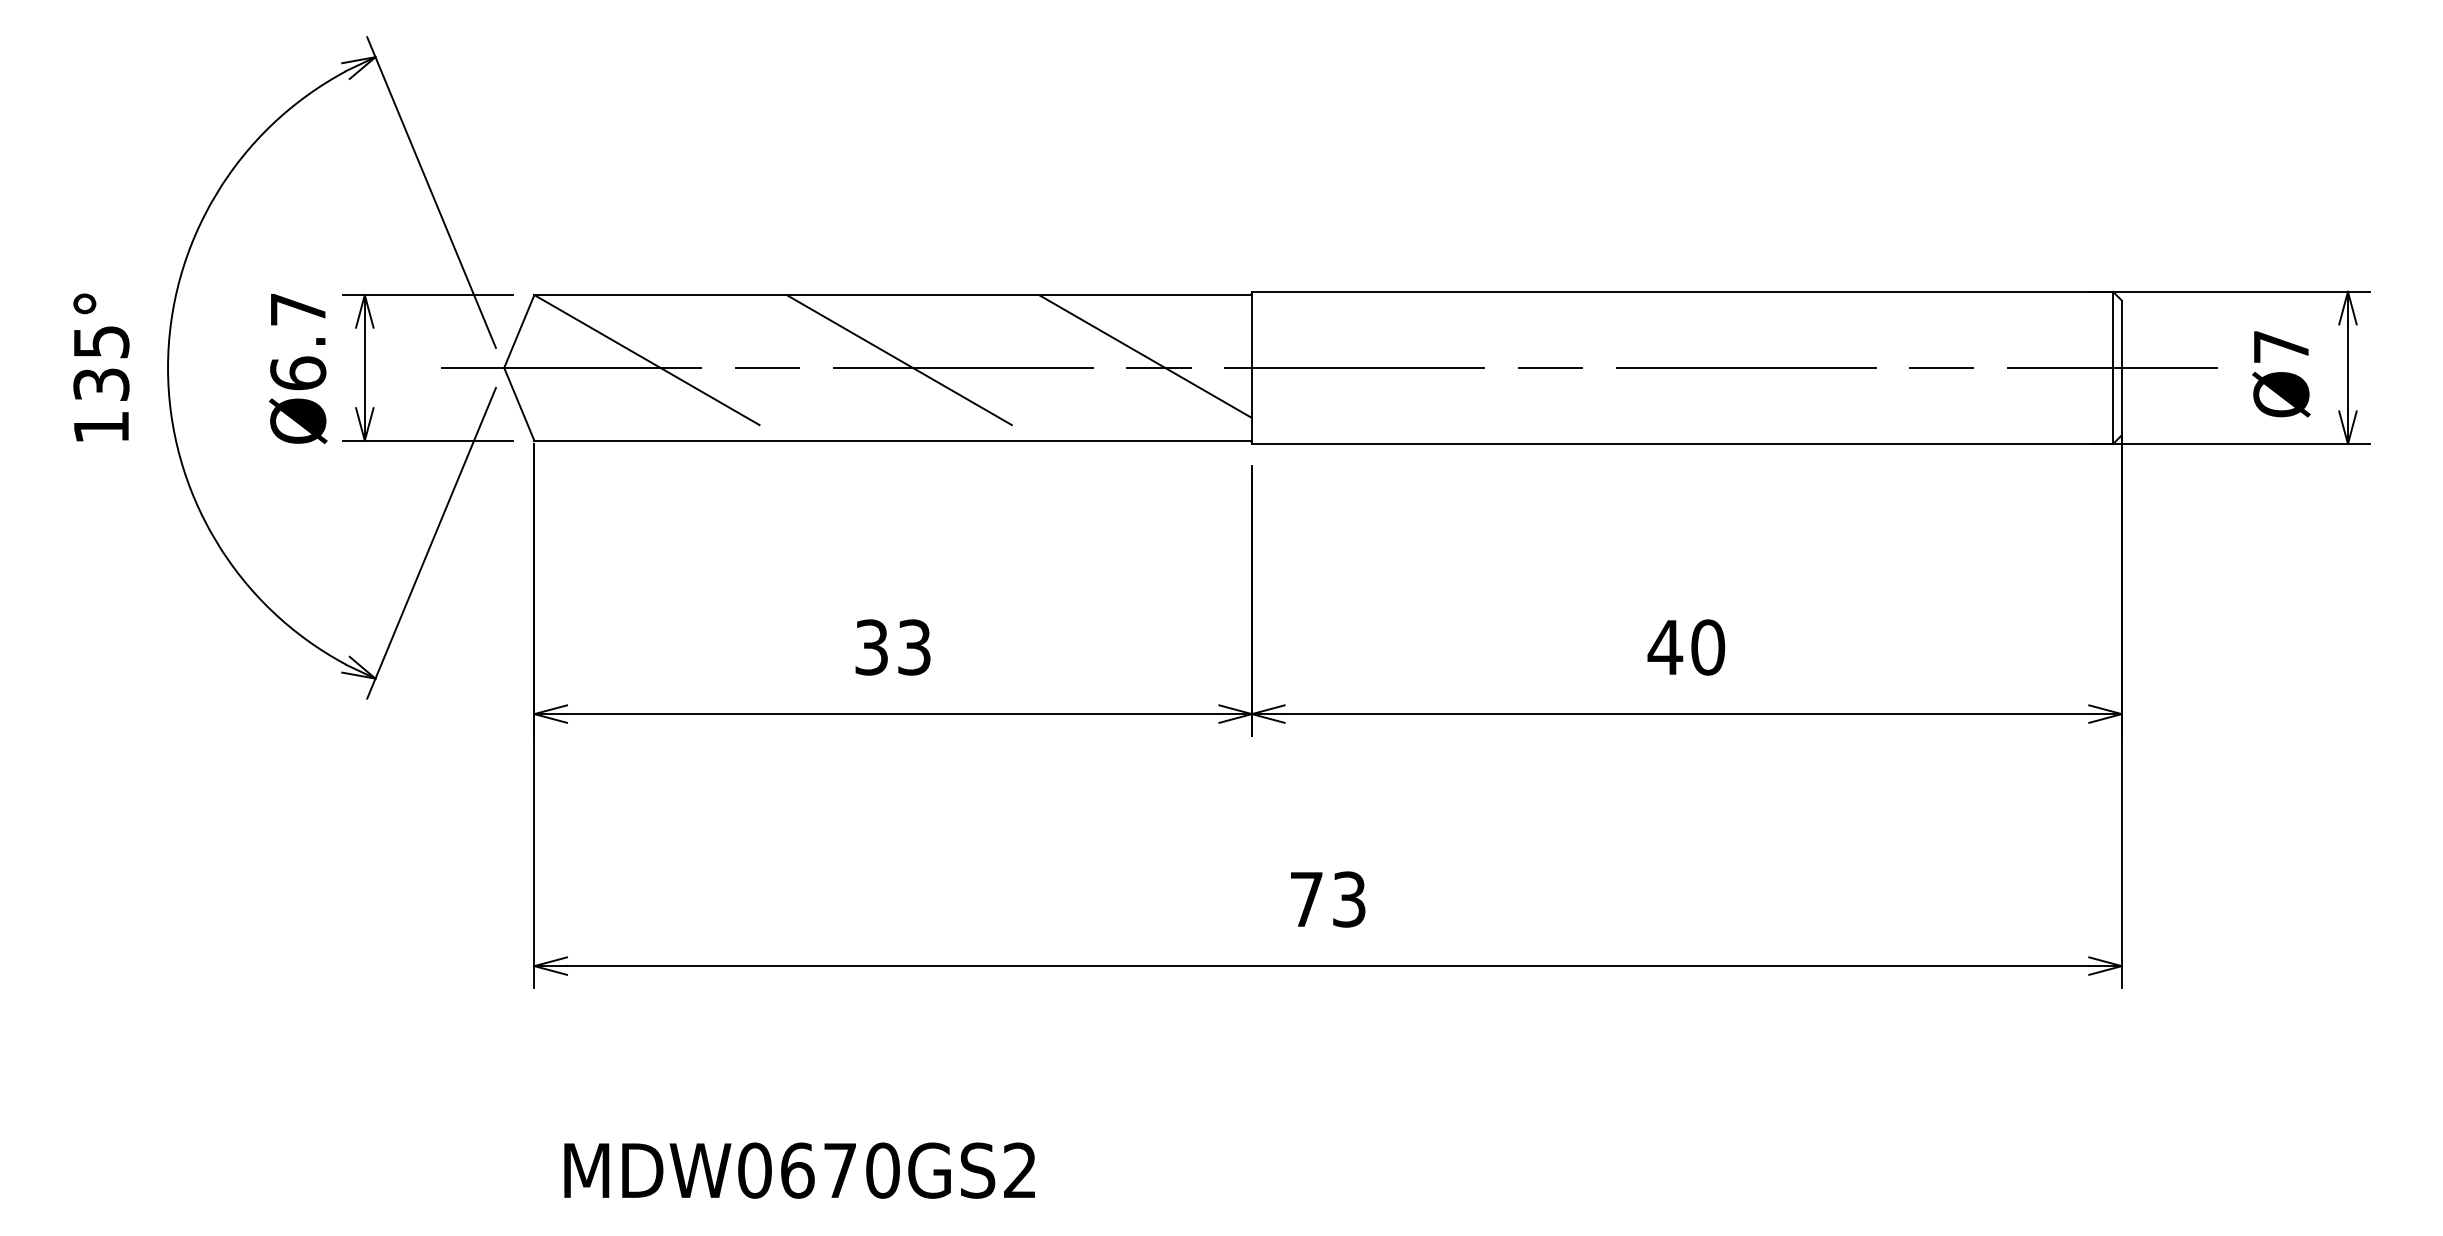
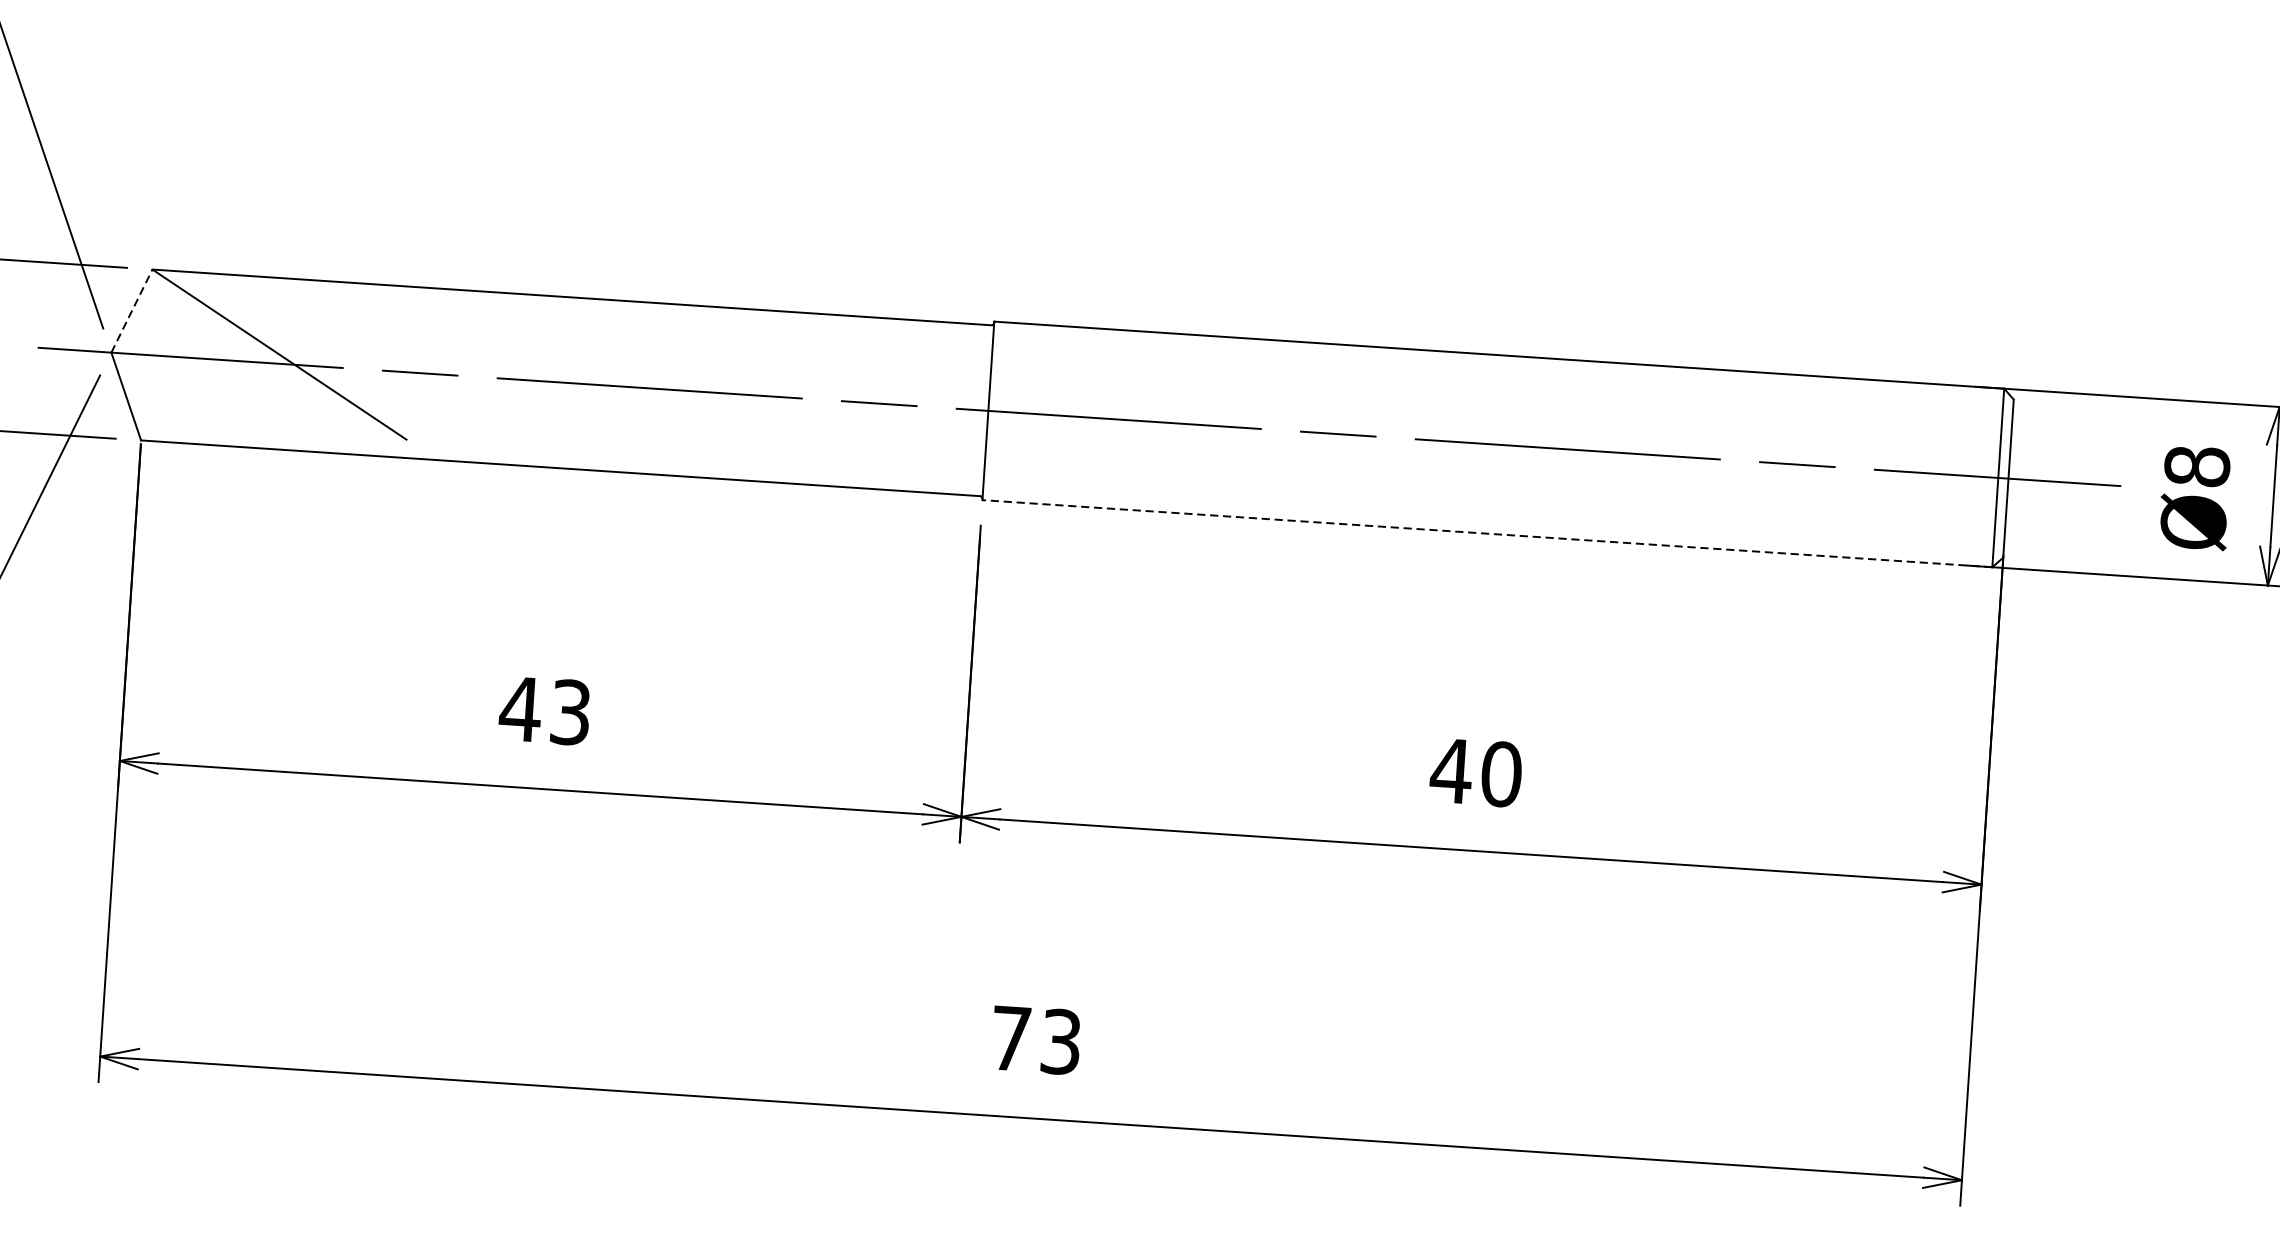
line: (519, 331) -> (132, 311), solid -> dashed
text: (2281, 346) -> (2197, 465), Ø7 -> Ø8
line: (1145, 356) -> (864, 389), removed
line: (912, 367) -> (590, 383), removed
line: (1682, 444) -> (1487, 534), solid -> dashed
text: (871, 647) -> (520, 709), 33 -> 43

